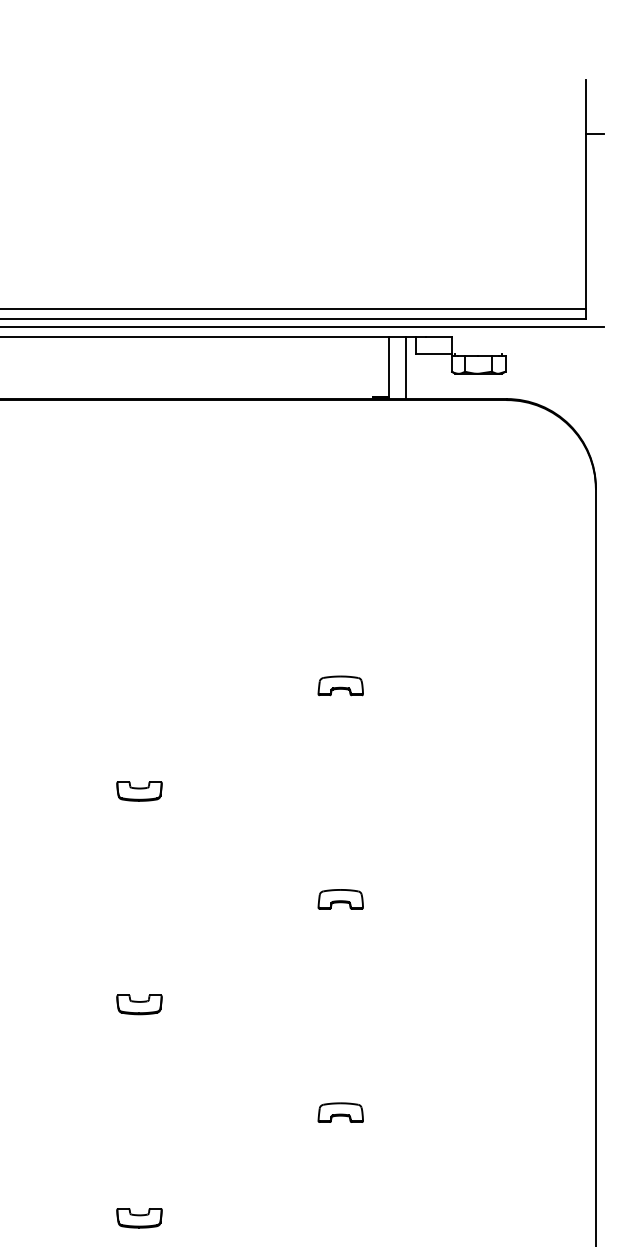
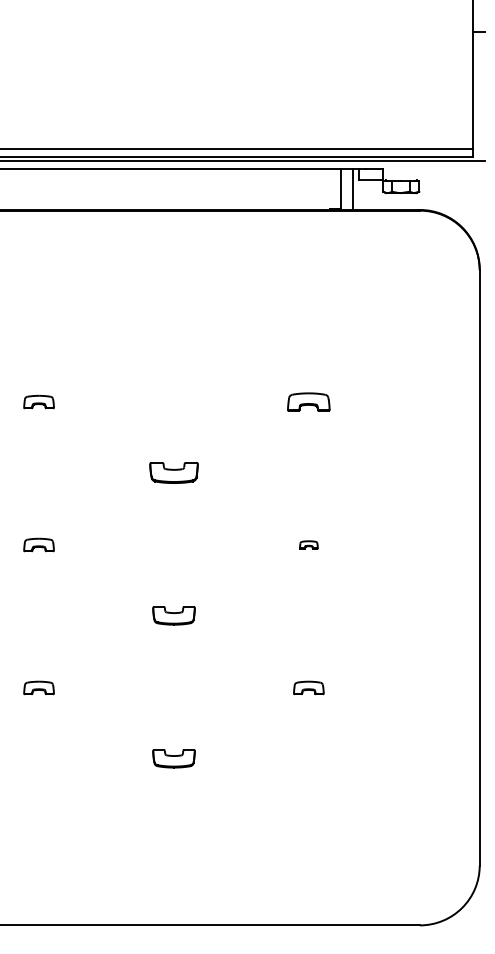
part: (340, 684) -> (308, 401), size x1.4
part: (138, 790) -> (173, 472), size x1.6
part: (340, 898) -> (308, 544), size x0.6
part: (138, 1004) -> (173, 615), size x1.4
part: (138, 1217) -> (173, 758), size x1.4

